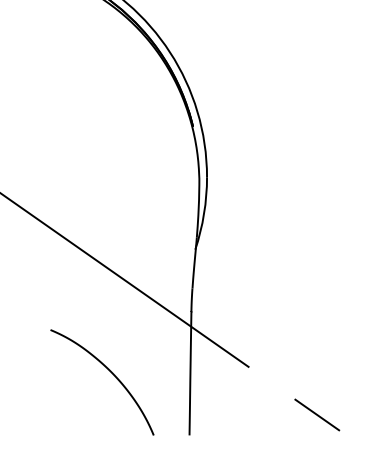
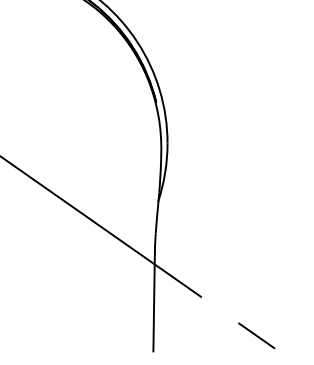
curve: (110, 372) -> (89, 301), removed

